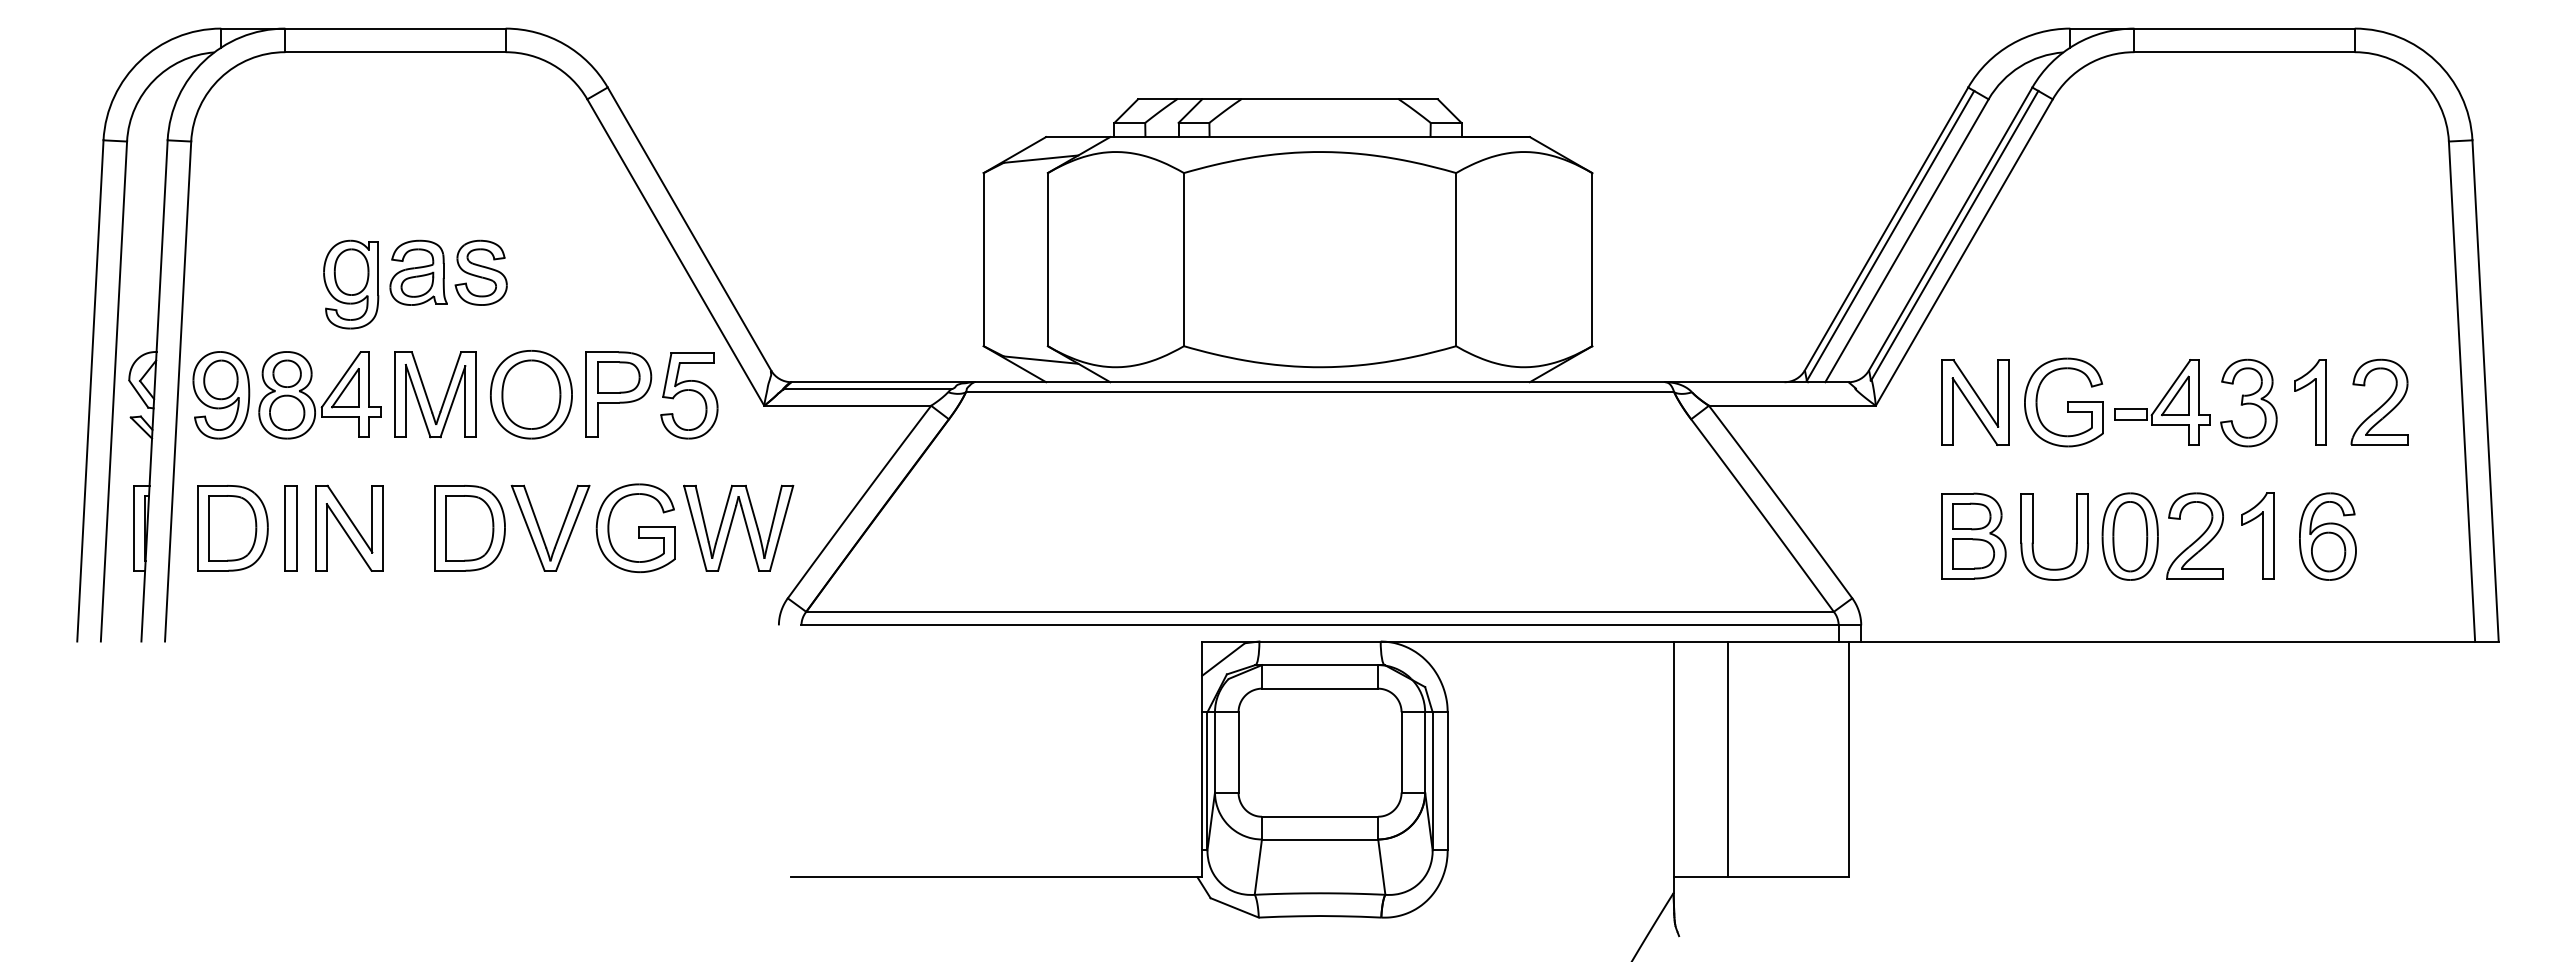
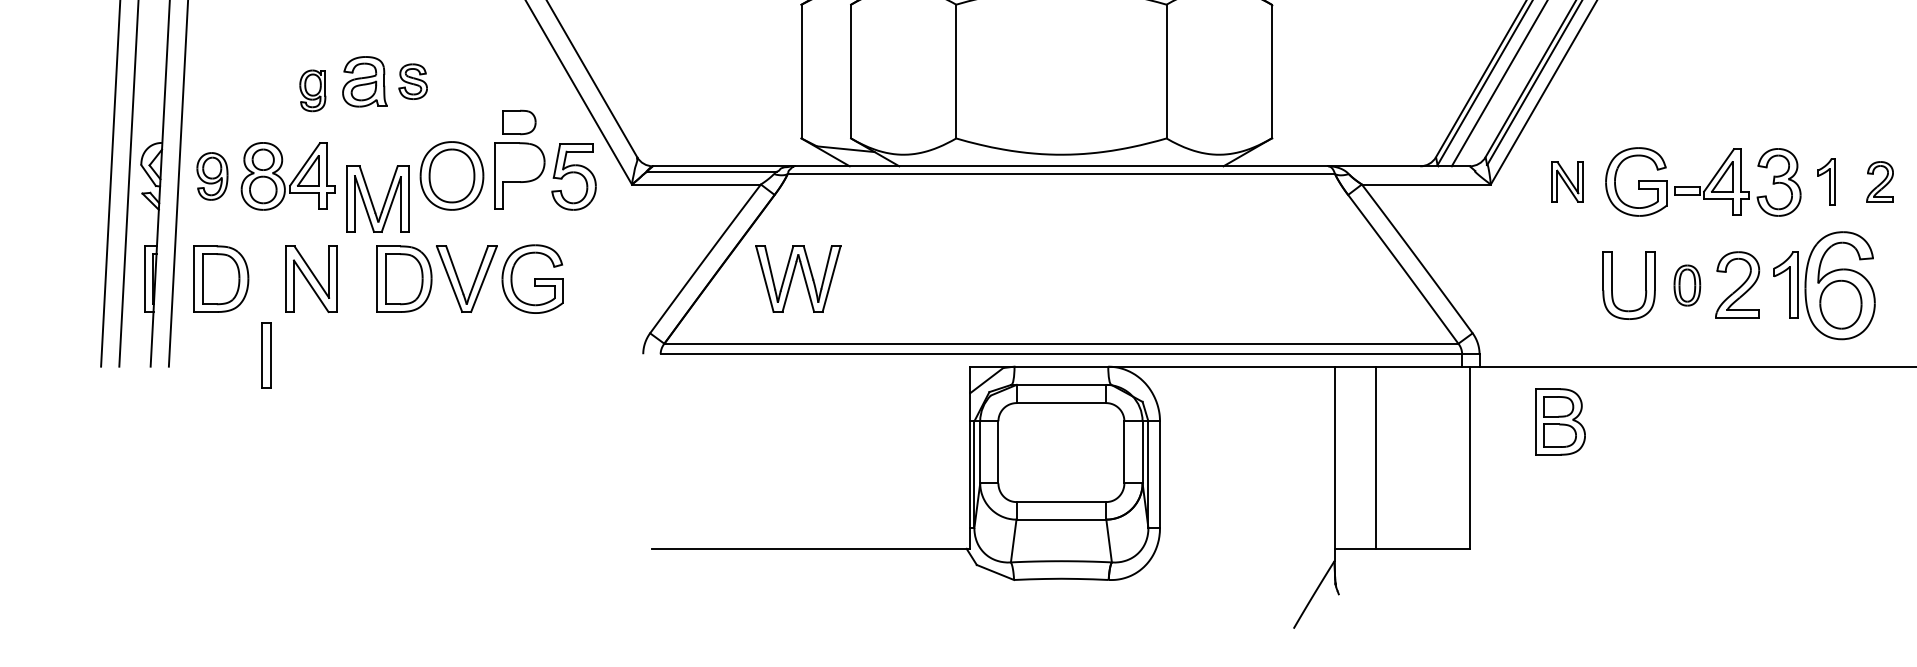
part: (480, 272) -> (412, 81), size x0.7
part: (351, 284) -> (312, 90), size x0.6
part: (618, 377) -> (519, 122), moved
part: (221, 395) -> (212, 176), size x0.7
part: (427, 395) -> (371, 199), moved
part: (2379, 401) -> (1880, 181), size x0.6
part: (1975, 402) -> (1567, 181), size x0.6
part: (2310, 402) -> (1826, 181), size x0.7
part: (731, 527) -> (792, 278), moved
part: (290, 528) -> (265, 355), moved
part: (1973, 535) -> (1560, 421), moved
part: (2129, 536) -> (1686, 285), size x0.6
part: (2327, 536) -> (1839, 285), size x1.6

